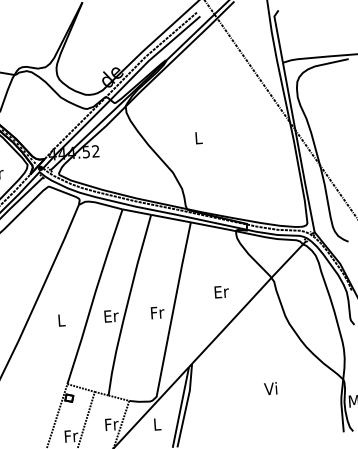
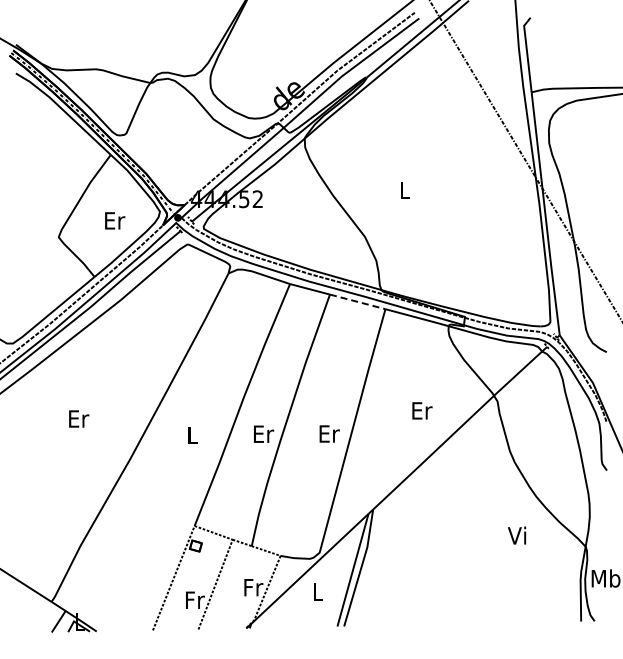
line: (170, 218) -> (357, 301), solid -> dashed
text: (157, 312) -> (329, 433), Fr -> Er
text: (270, 388) -> (516, 535), moved

